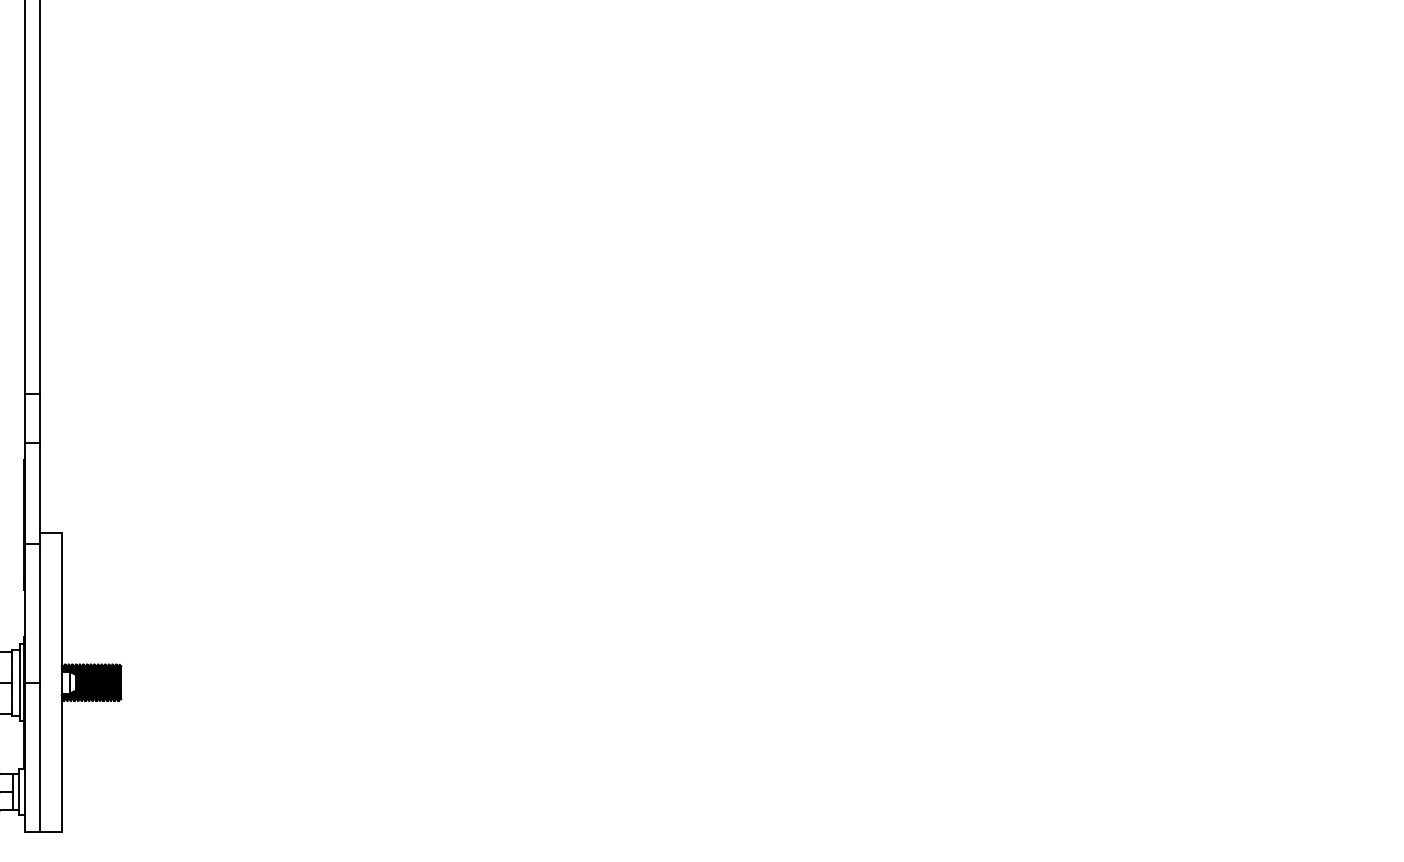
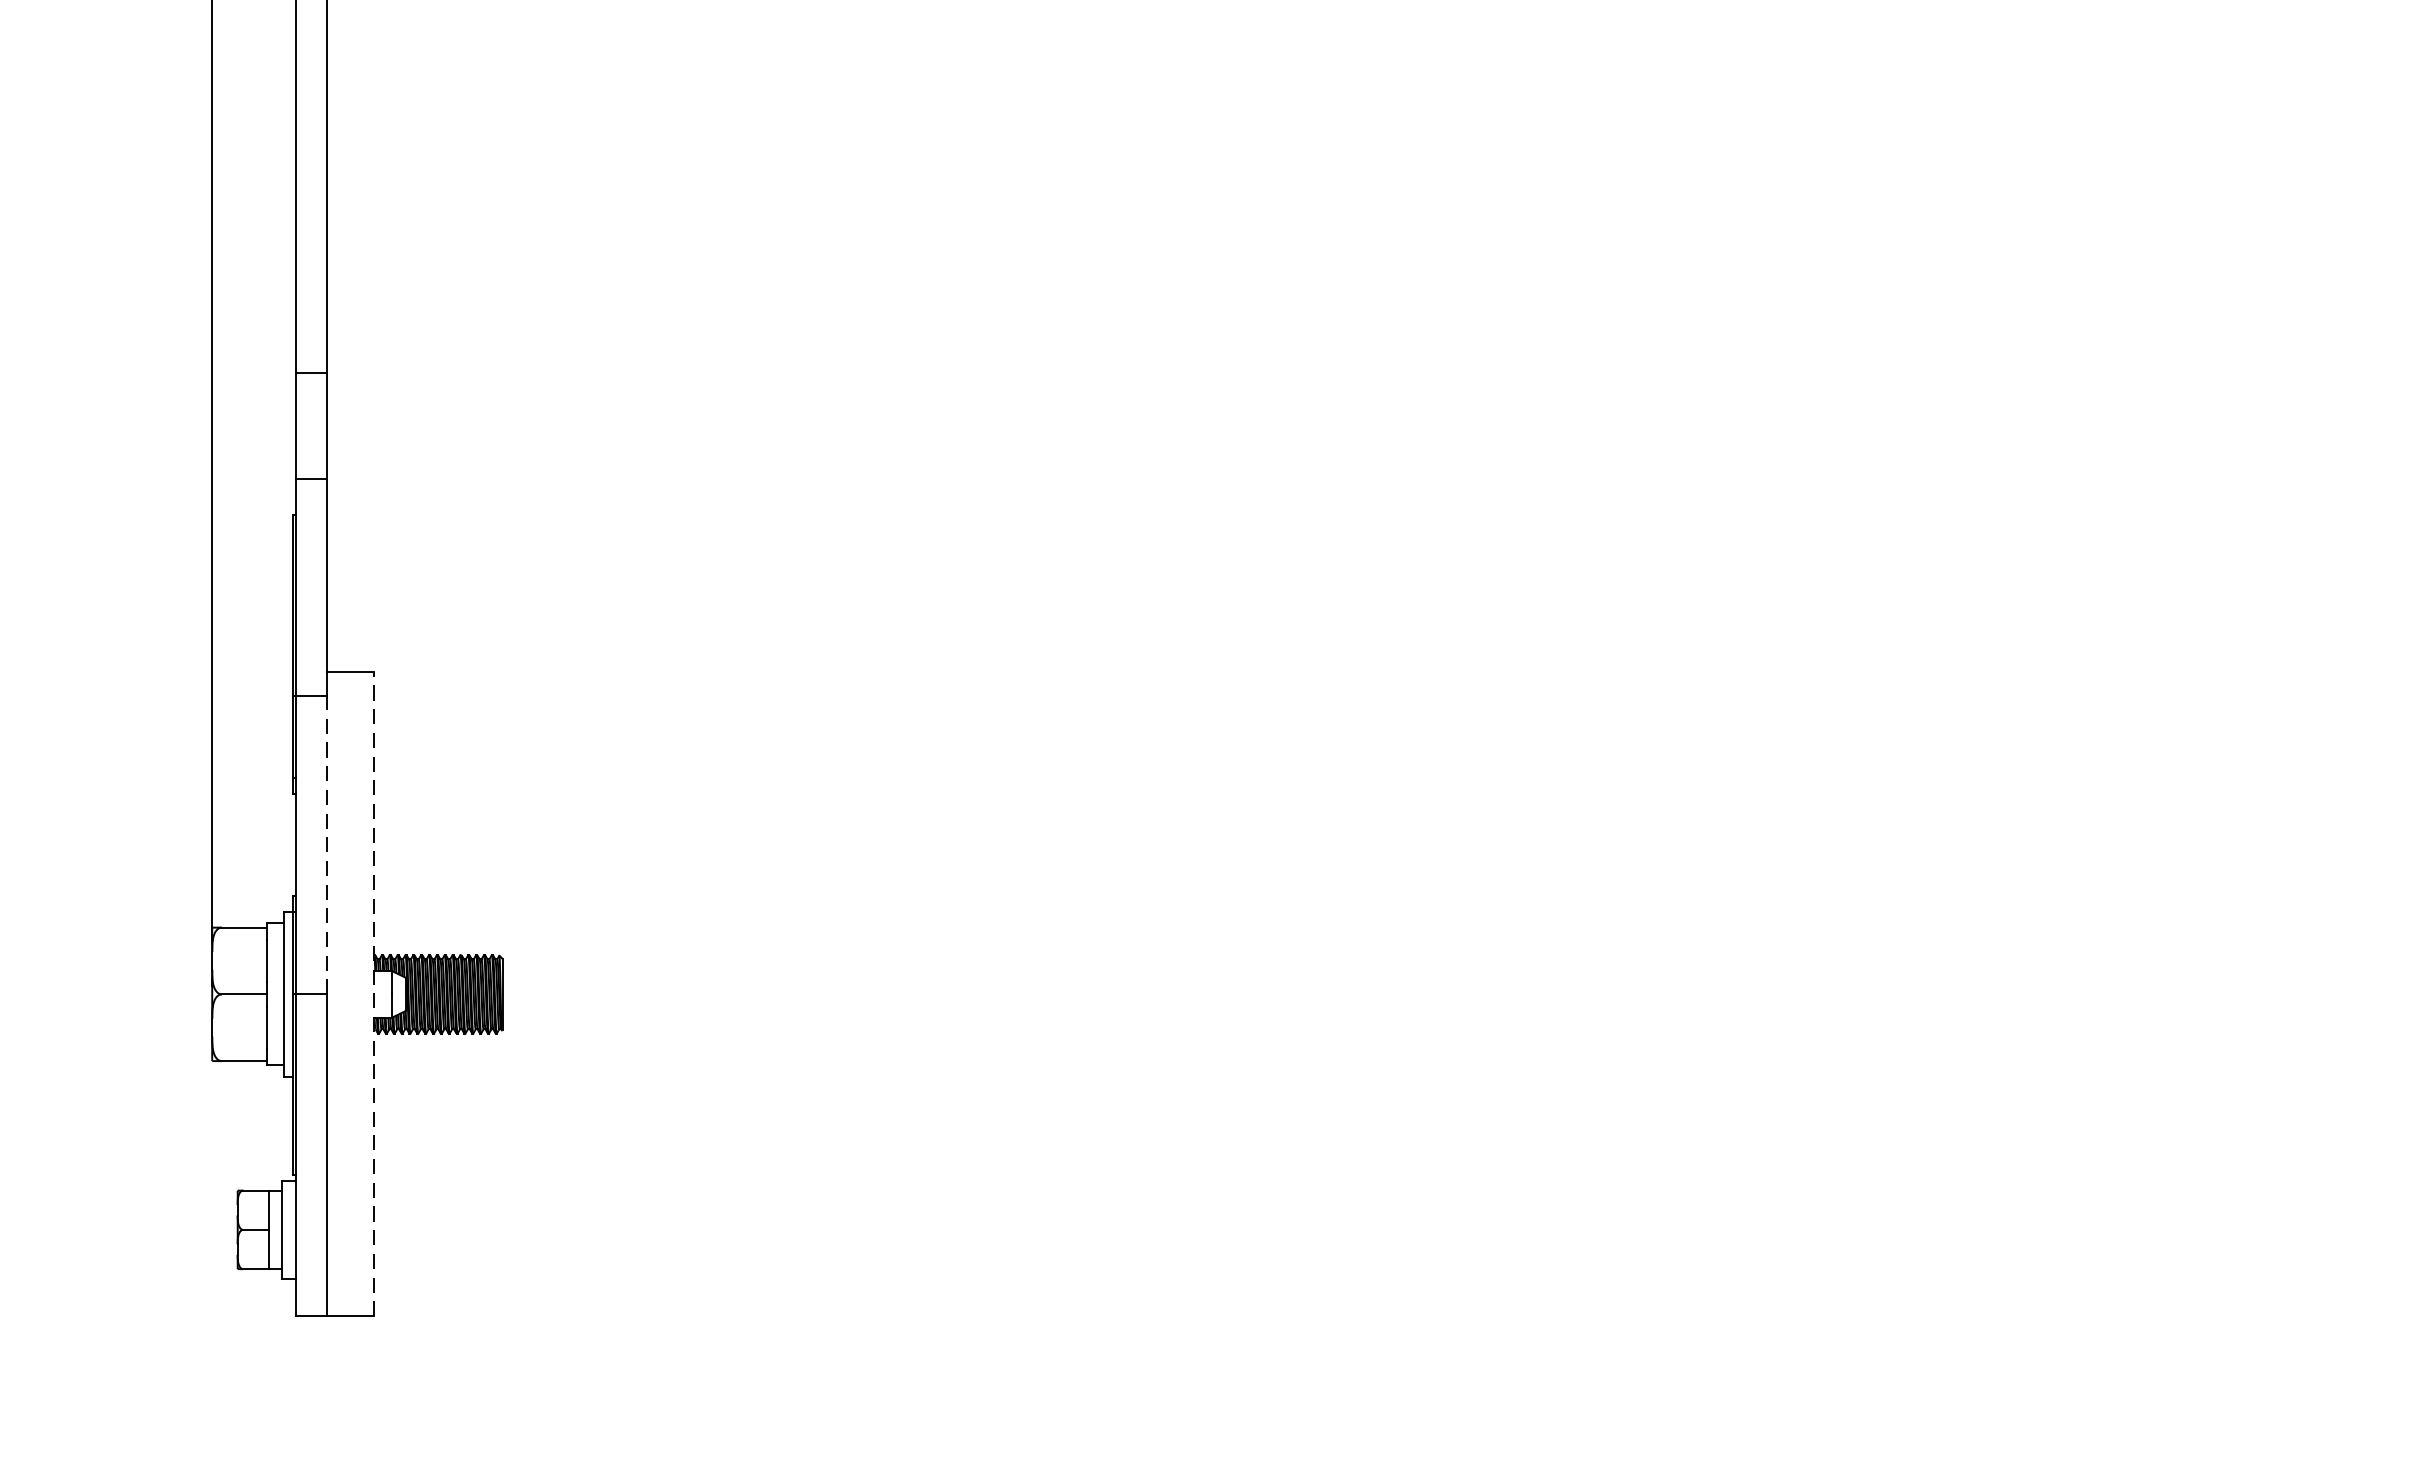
line: (39, 612) -> (326, 843), solid -> dashed
line: (61, 682) -> (374, 993), solid -> dashed

